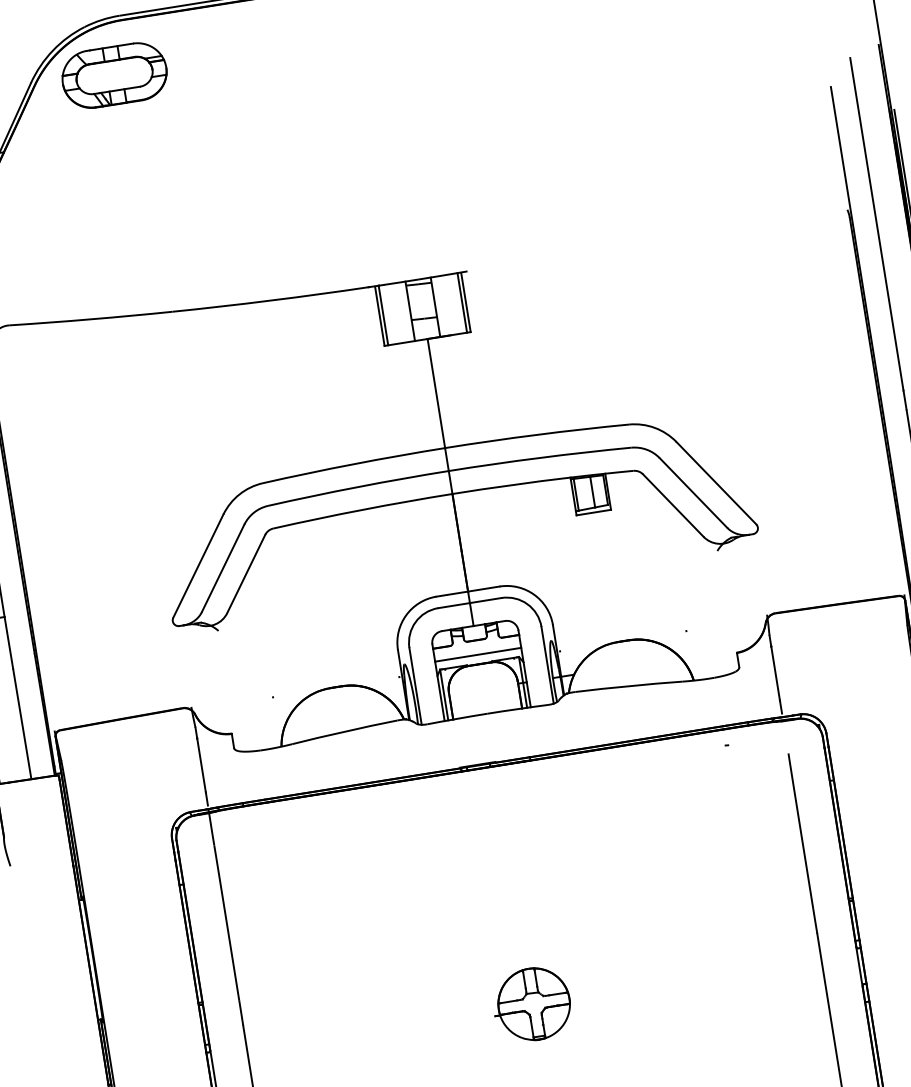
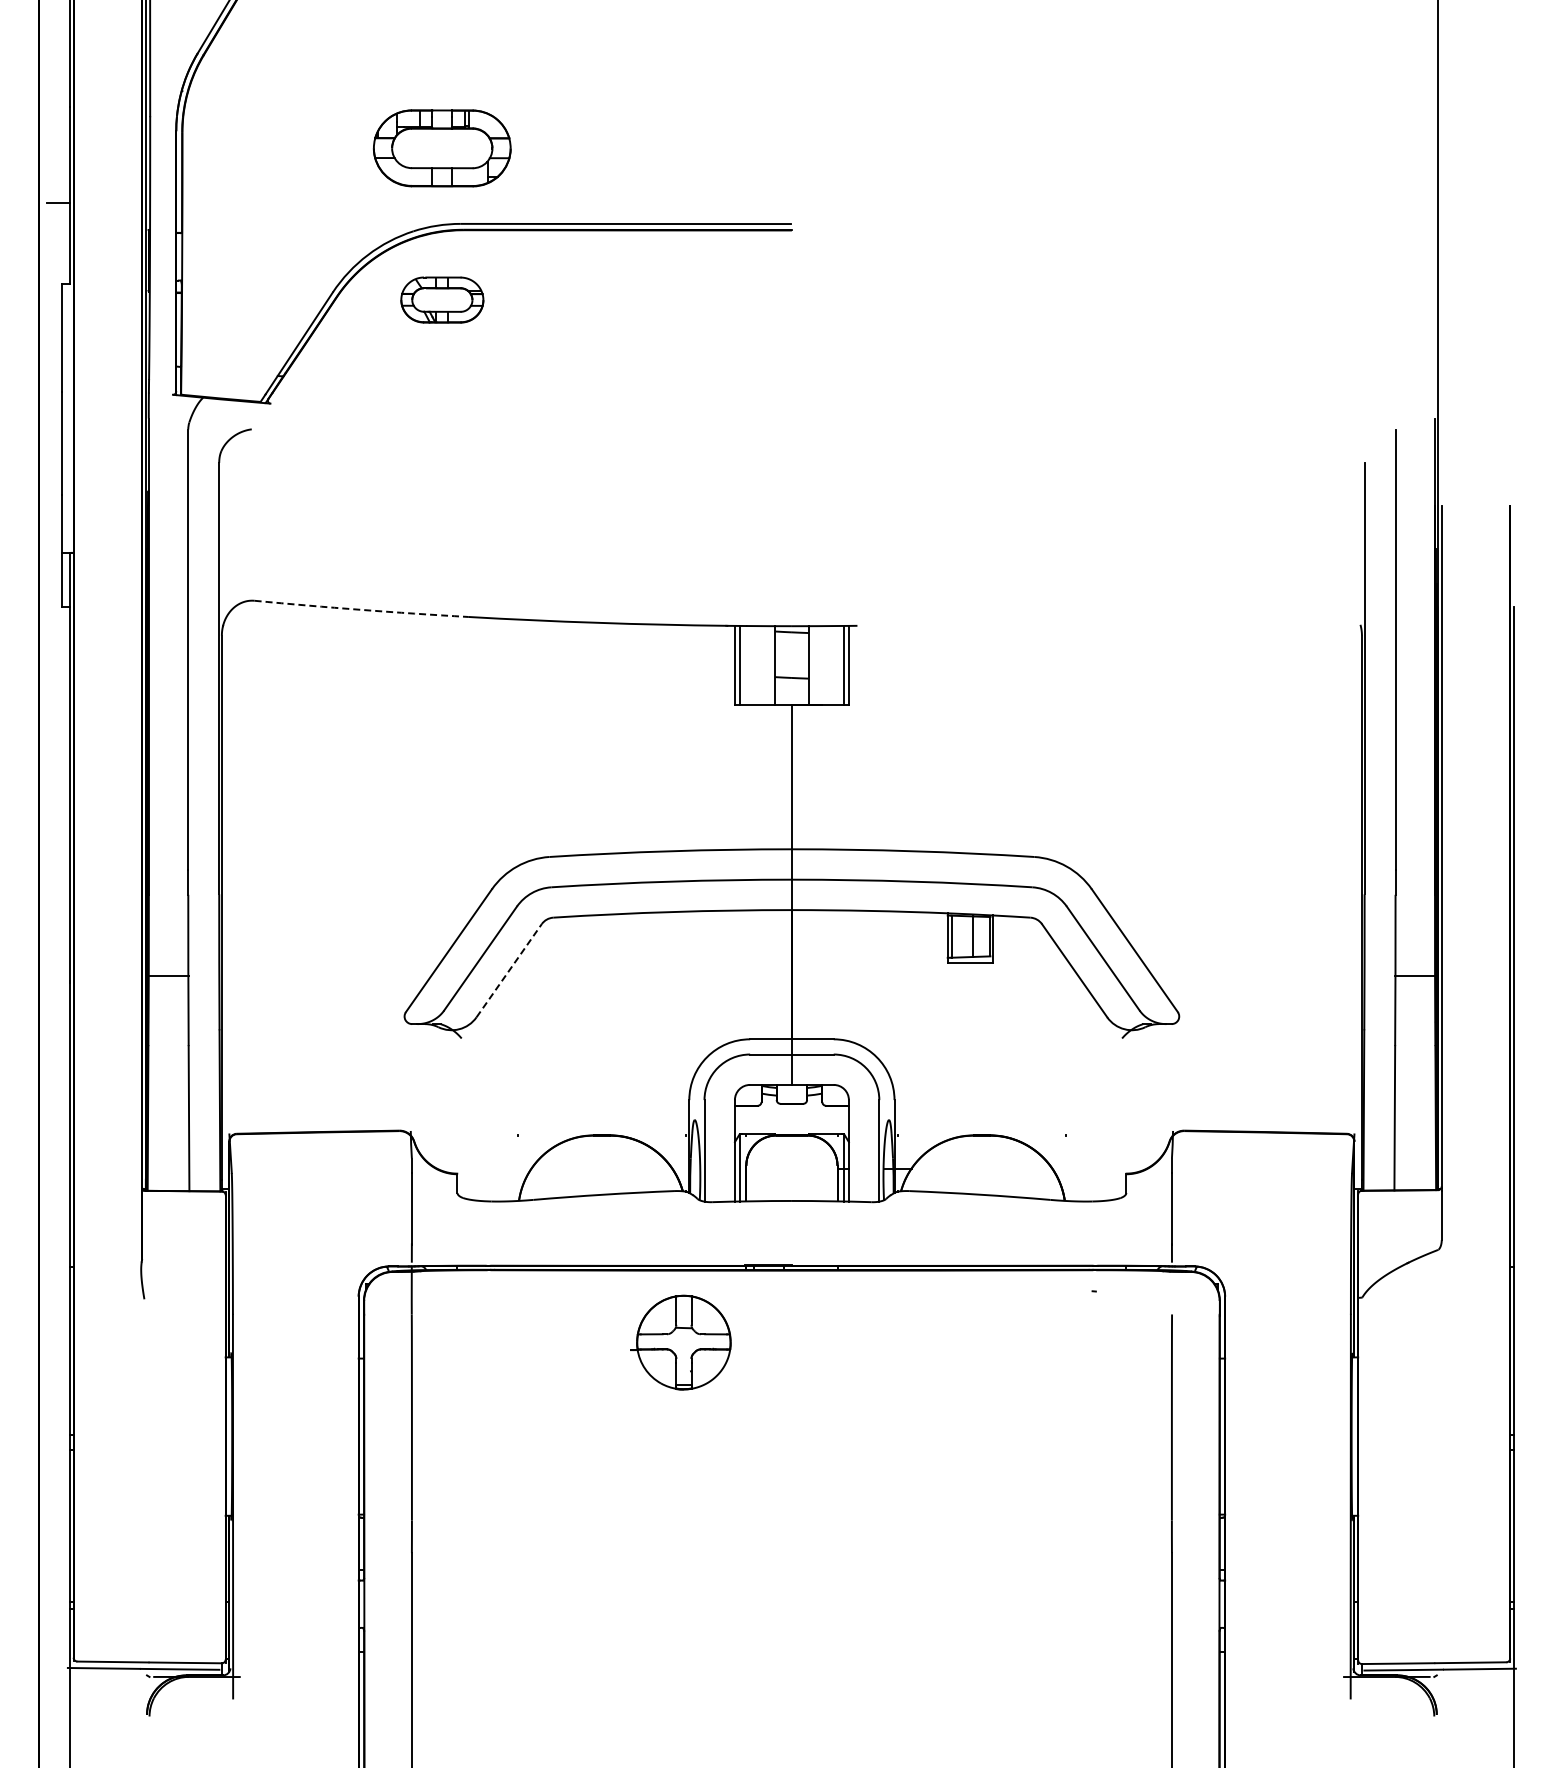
part: (114, 75) -> (442, 299), size x0.6
arc: (91, 319) -> (361, 609), solid -> dashed
line: (246, 573) -> (509, 970), solid -> dashed
line: (477, 654) -> (791, 1122), removed
part: (531, 1004) -> (680, 1342), moved

